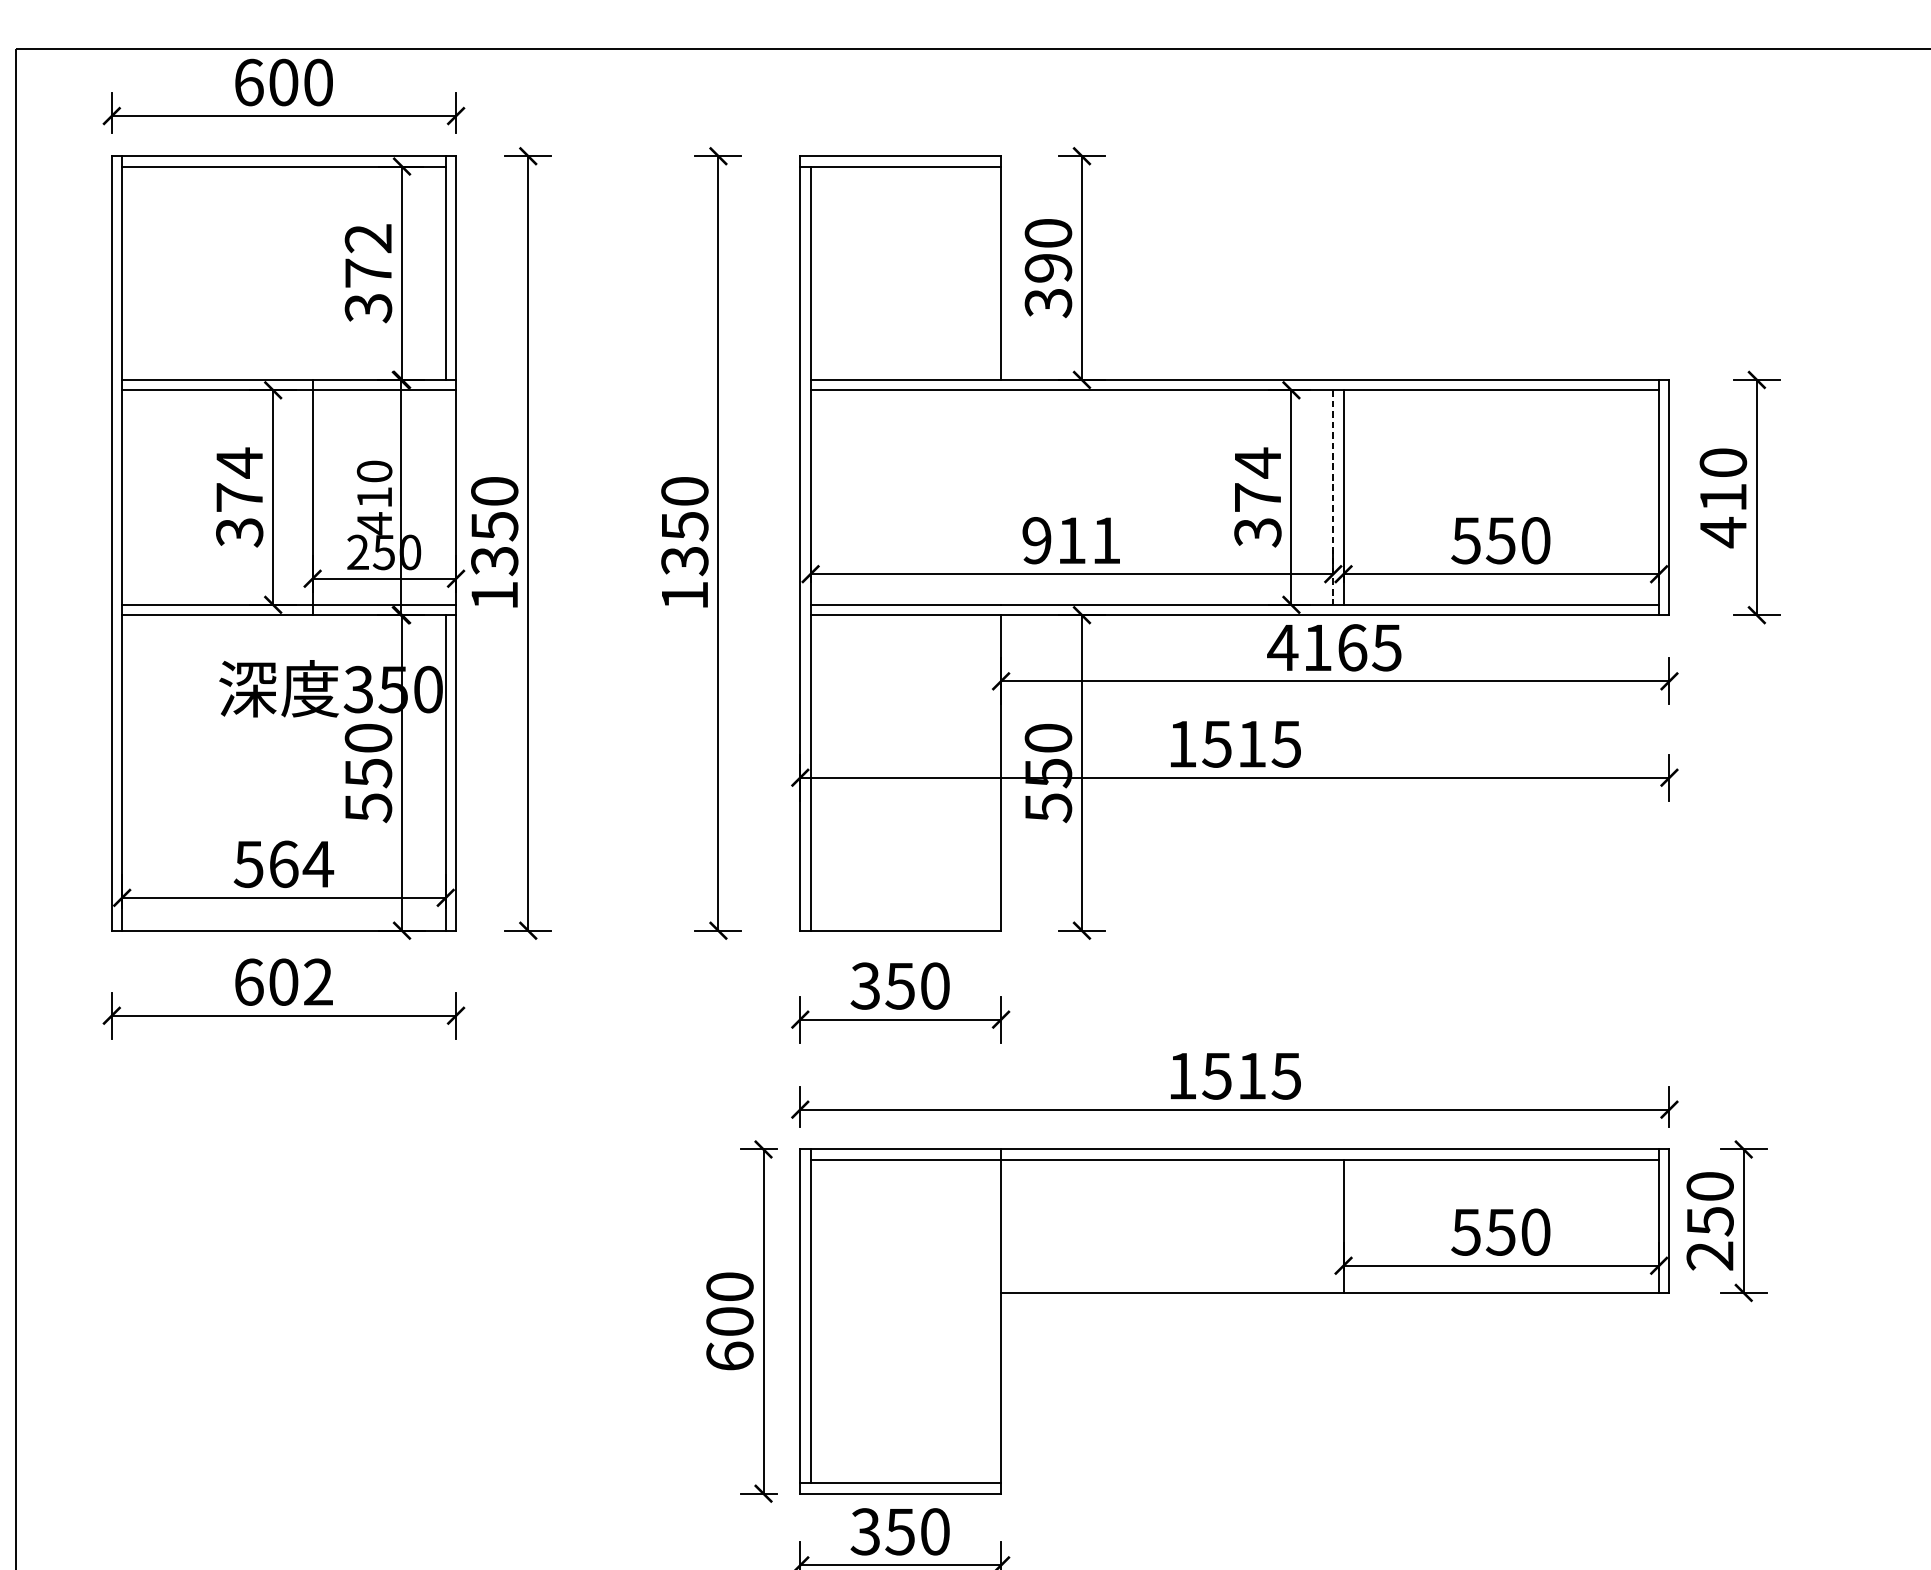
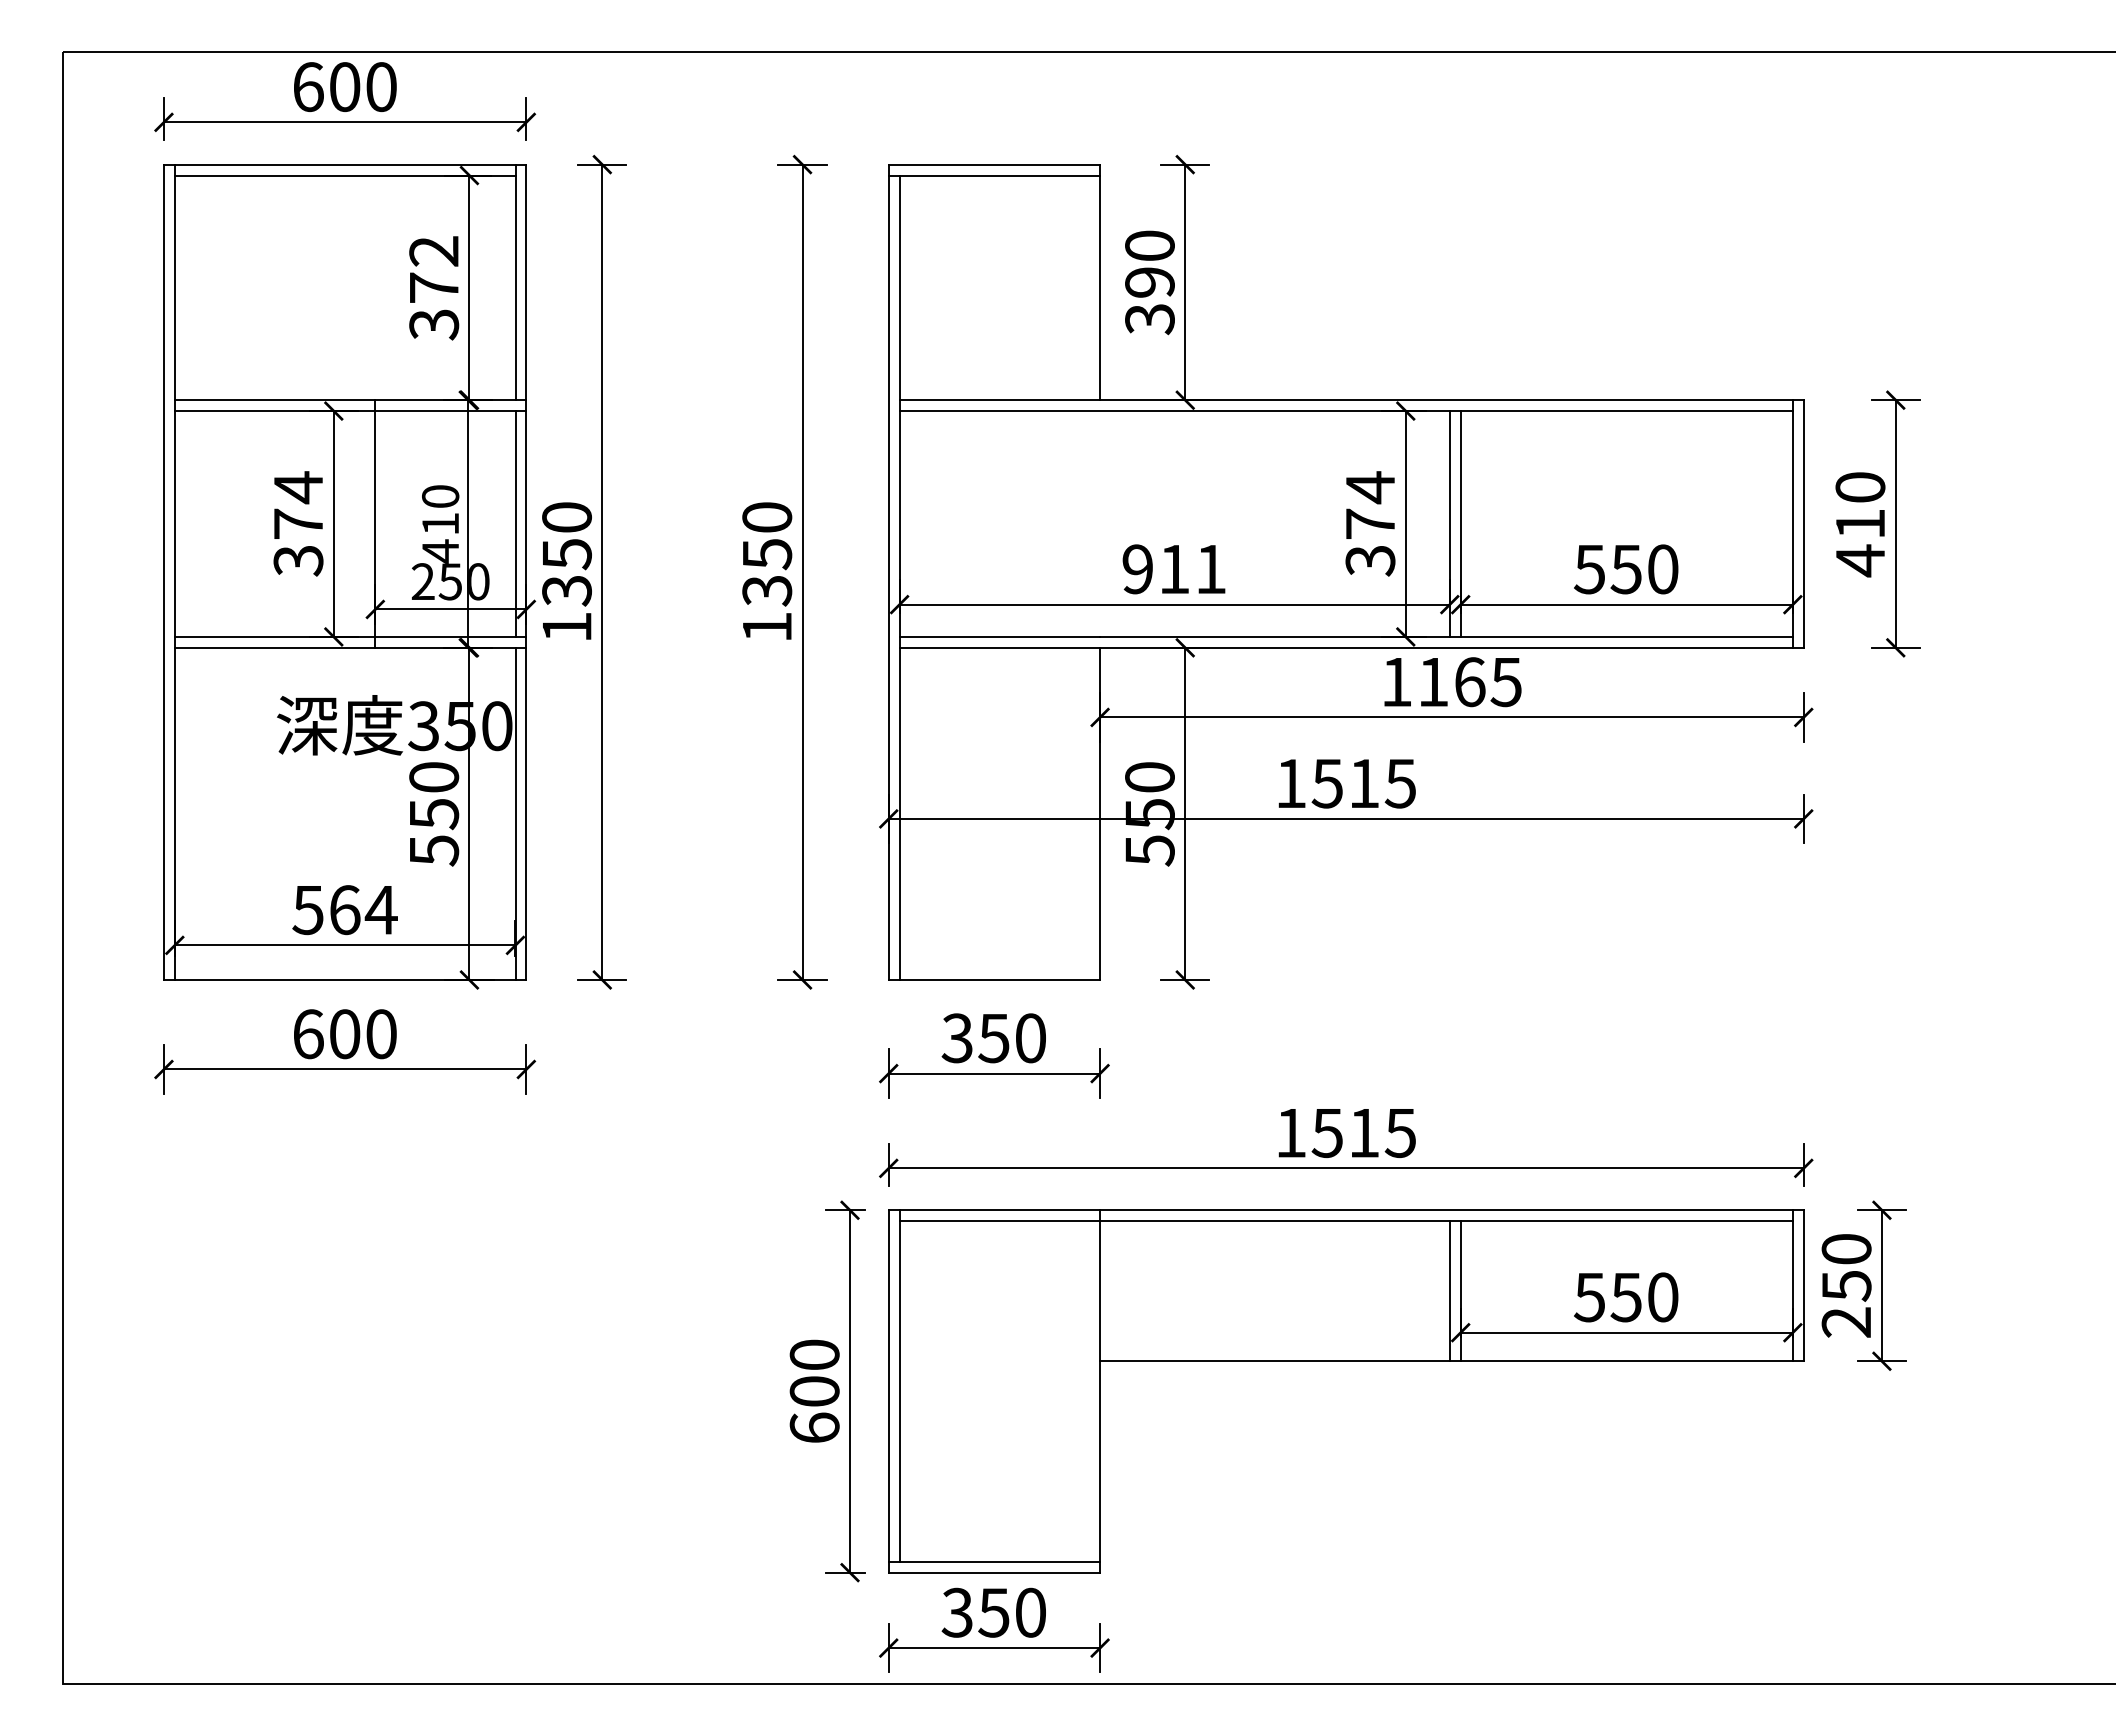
line: (445, 497) -> (515, 523), added
line: (1332, 498) -> (1449, 524), dashed -> solid
text: (1282, 648) -> (1396, 682), 4165 -> 1165
text: (318, 982) -> (381, 1034), 602 -> 600
line: (1332, 1226) -> (1449, 1291), added

